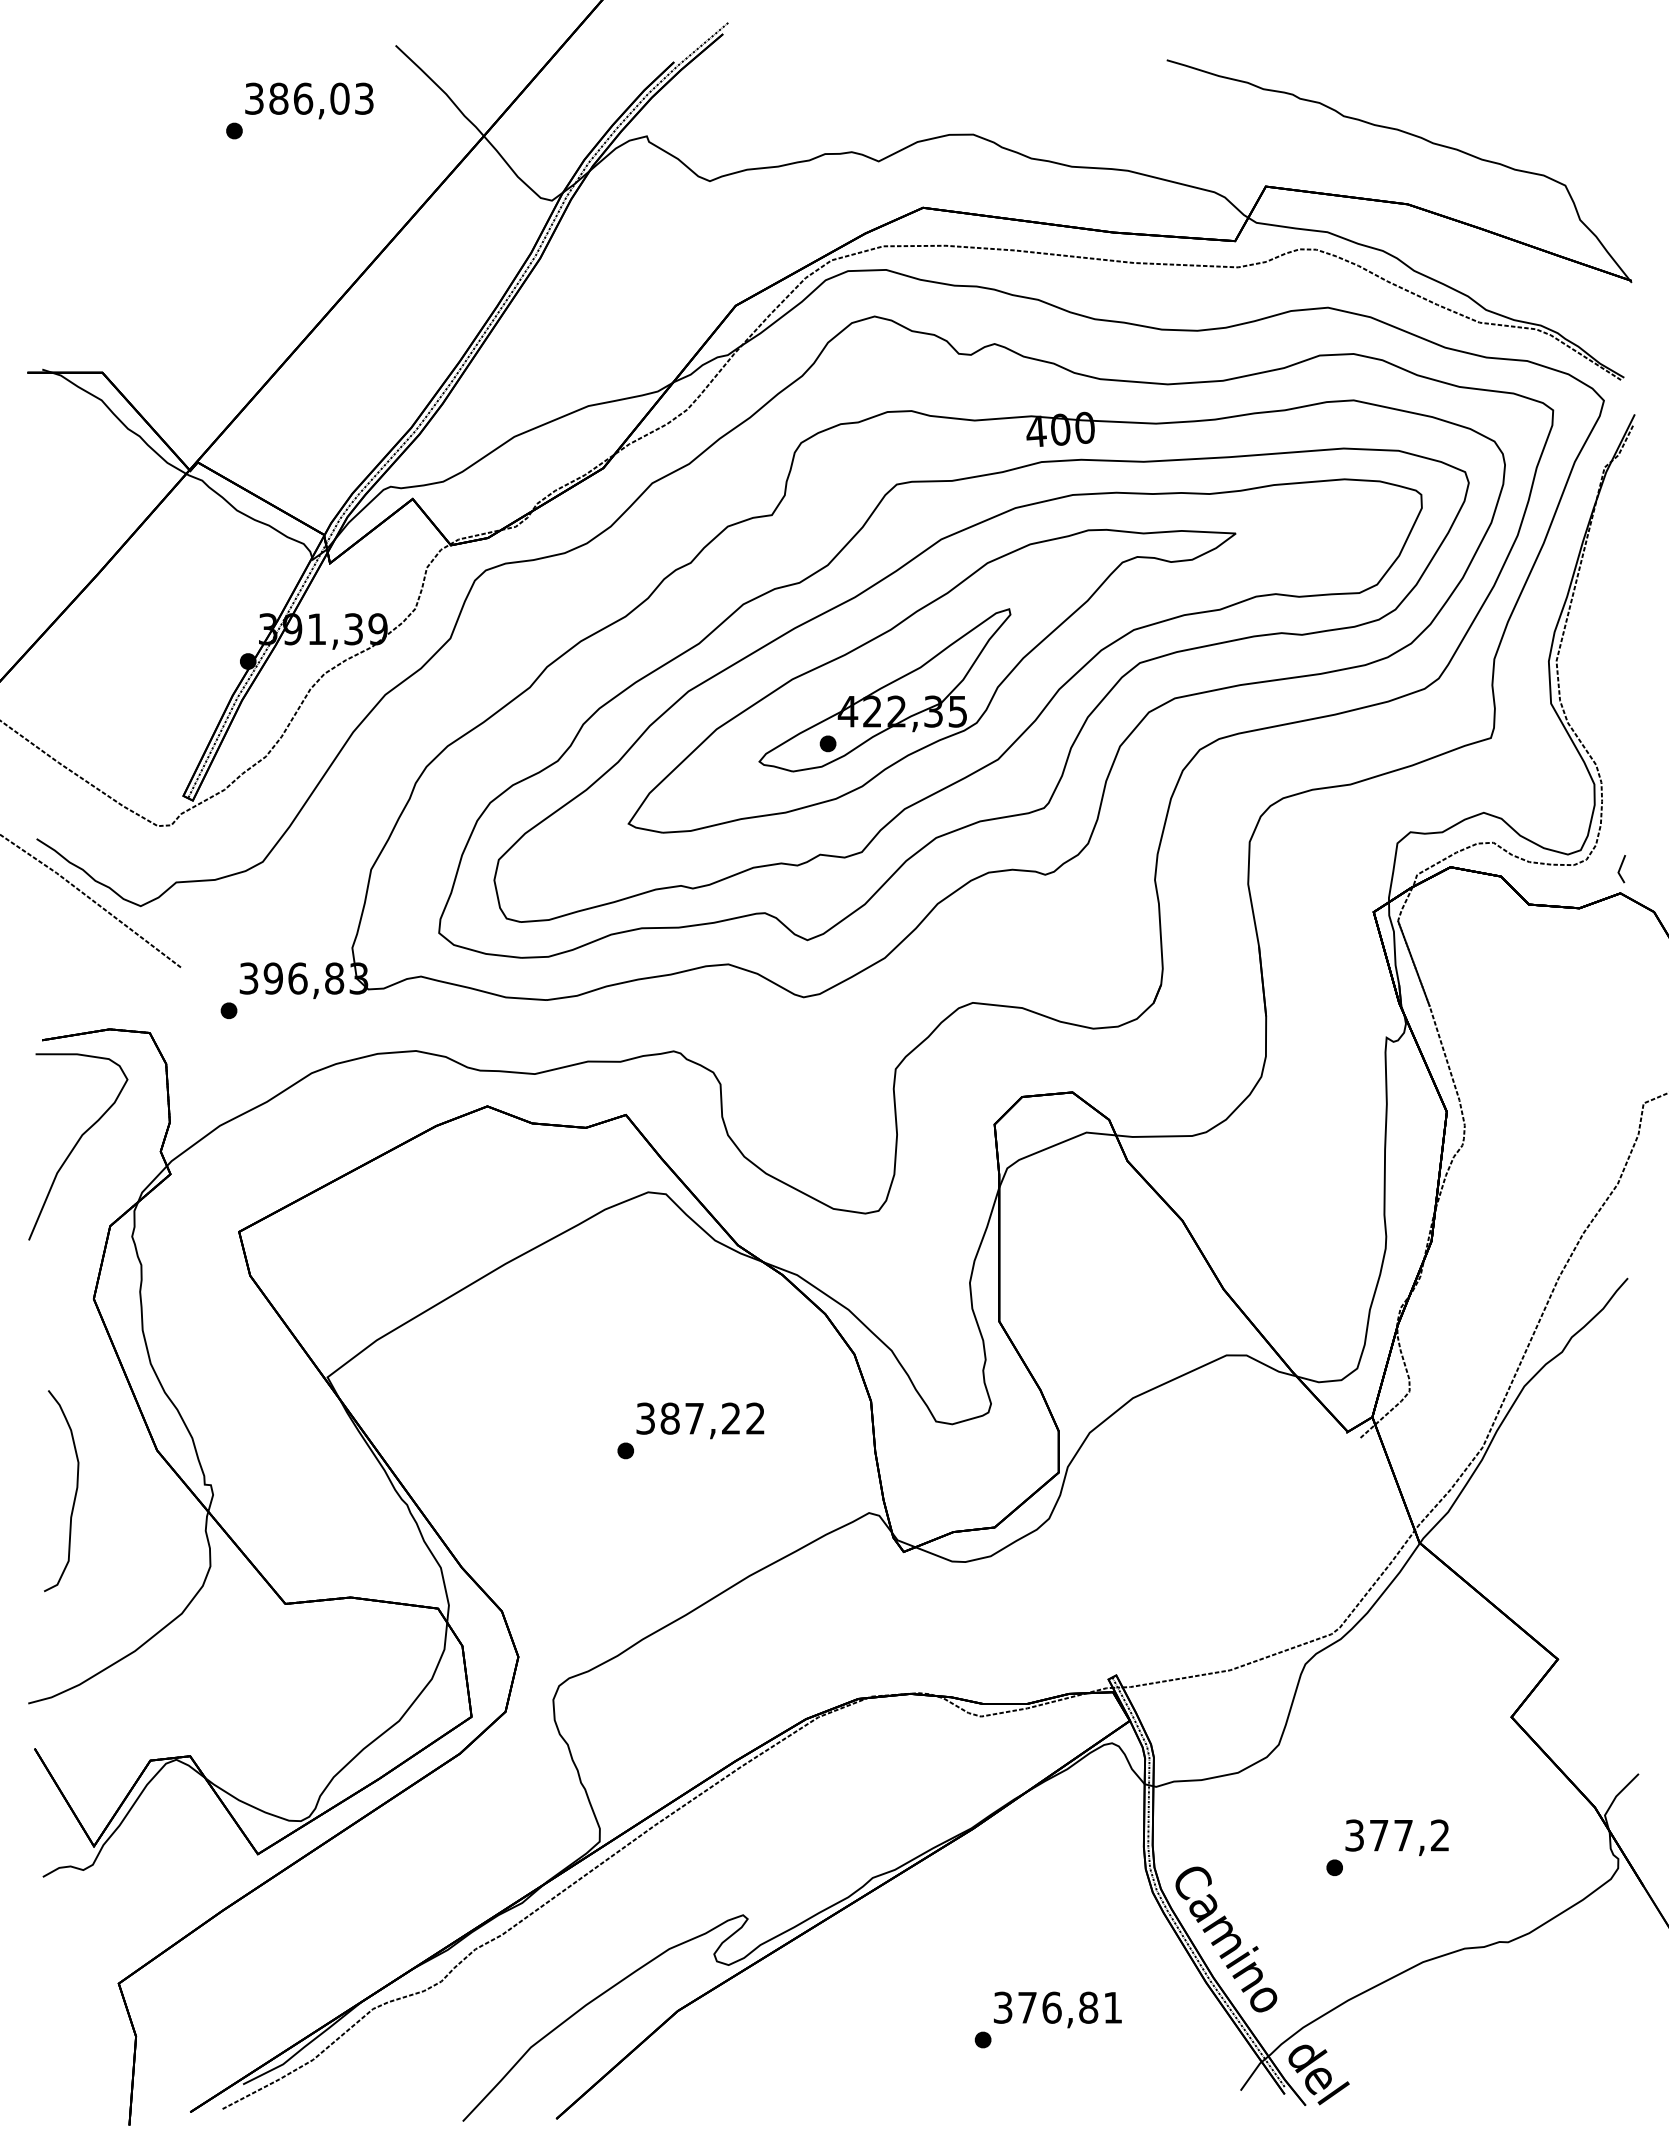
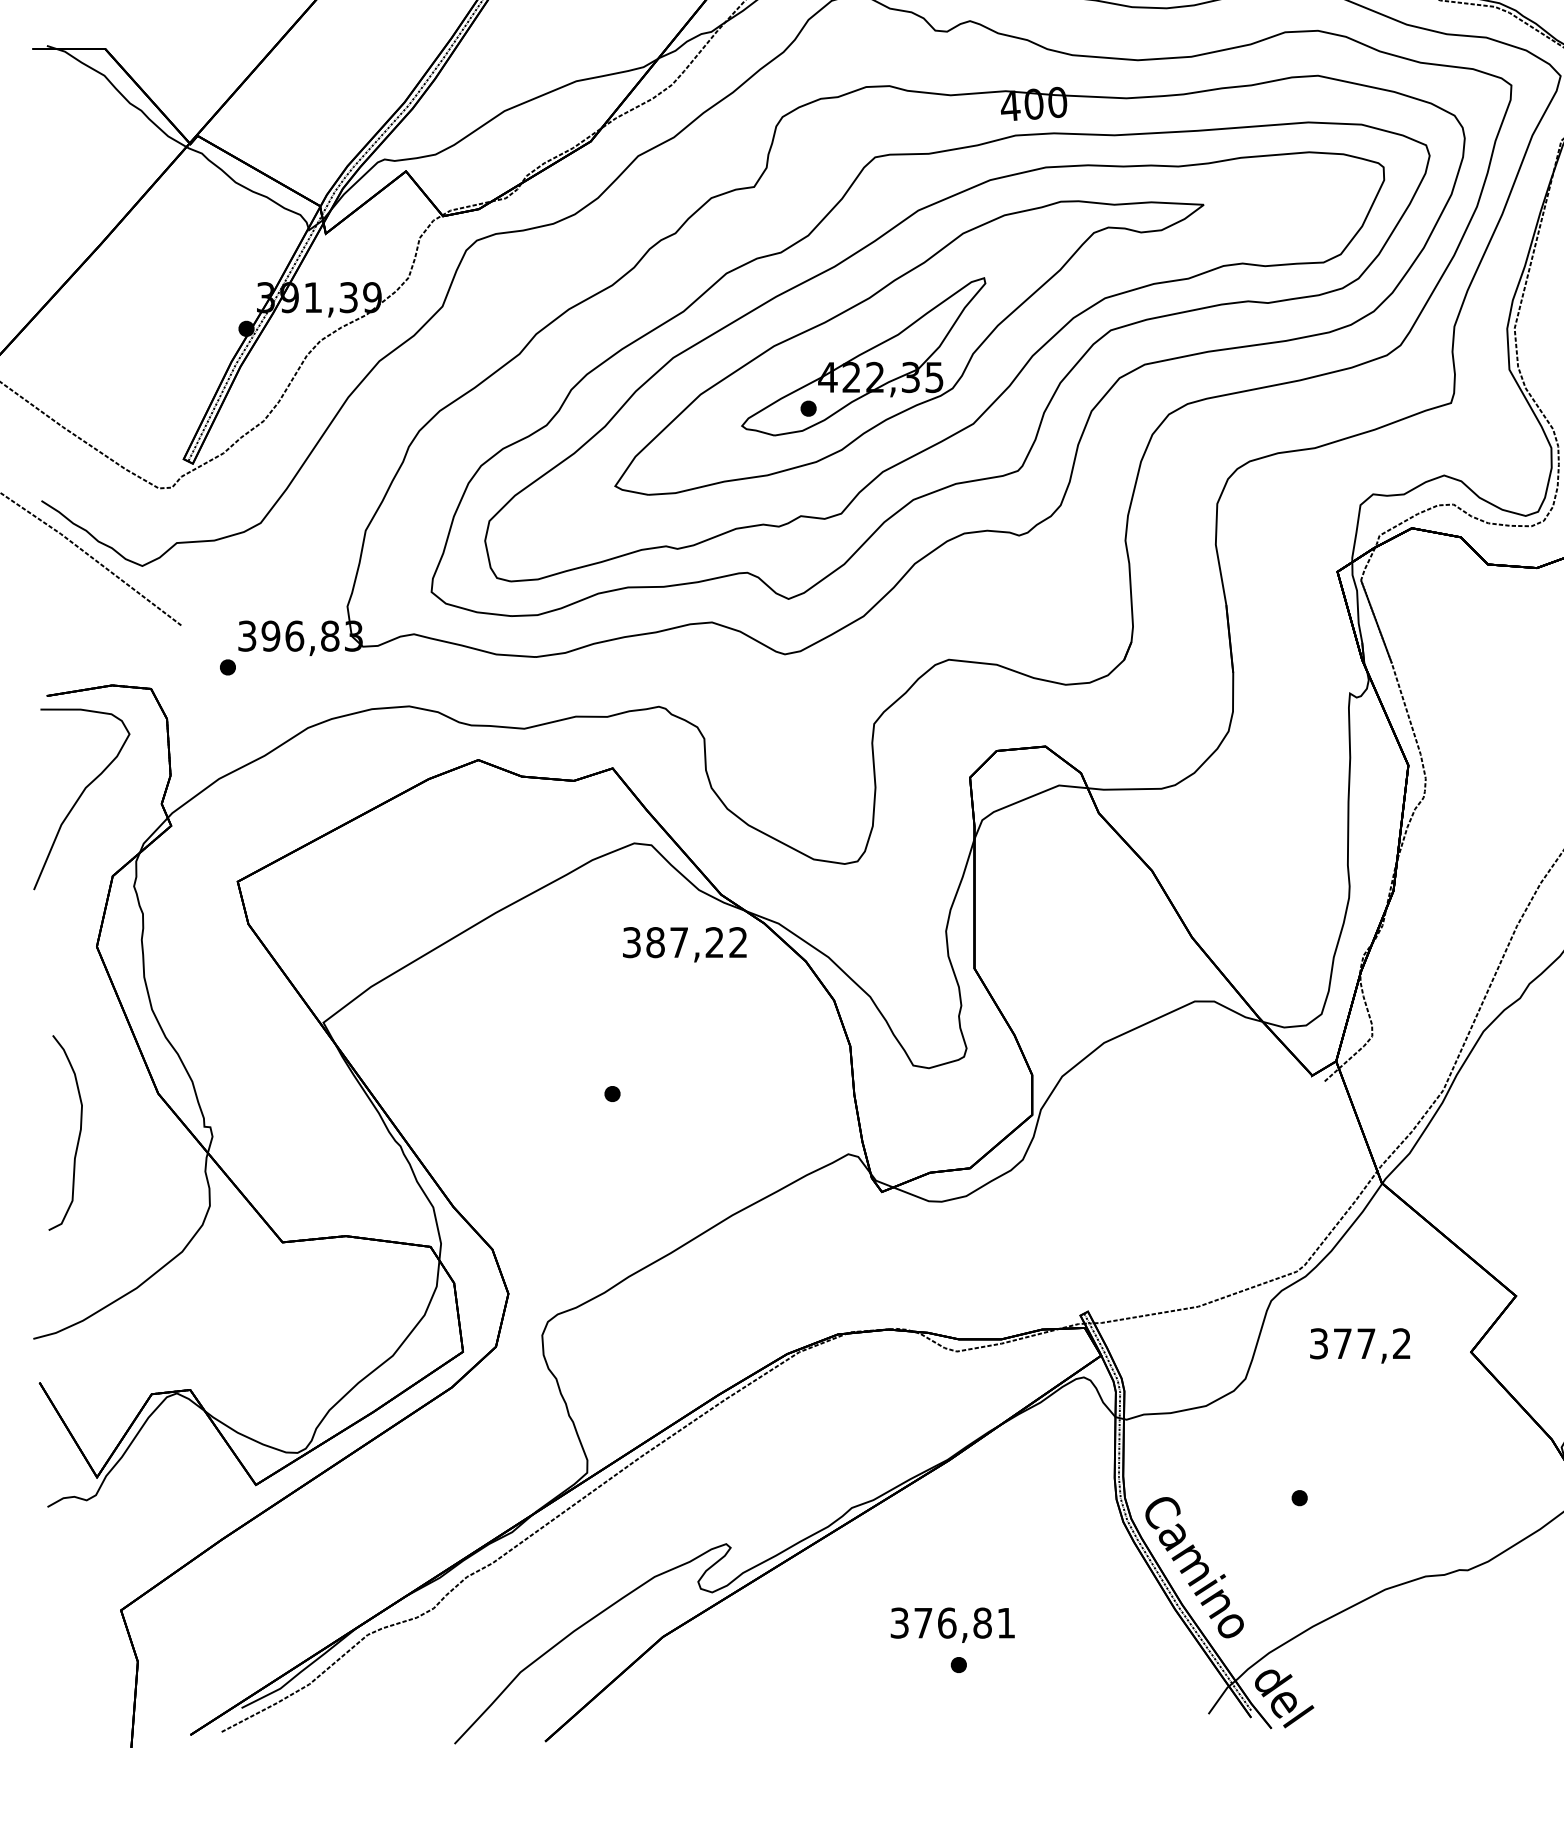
text: (700, 1420) -> (684, 944), moved
text: (1396, 1837) -> (1359, 1345), moved
text: (1057, 2009) -> (952, 1624), moved

